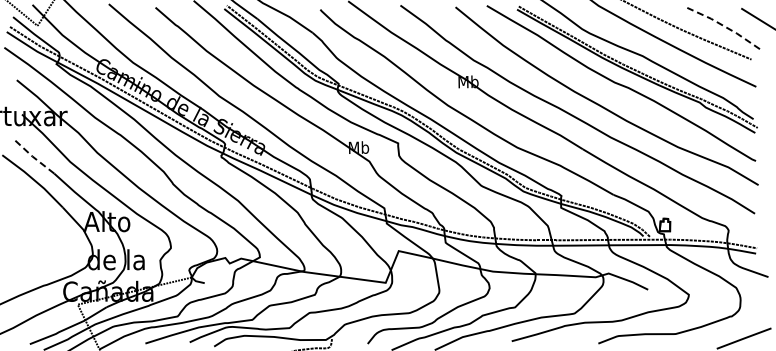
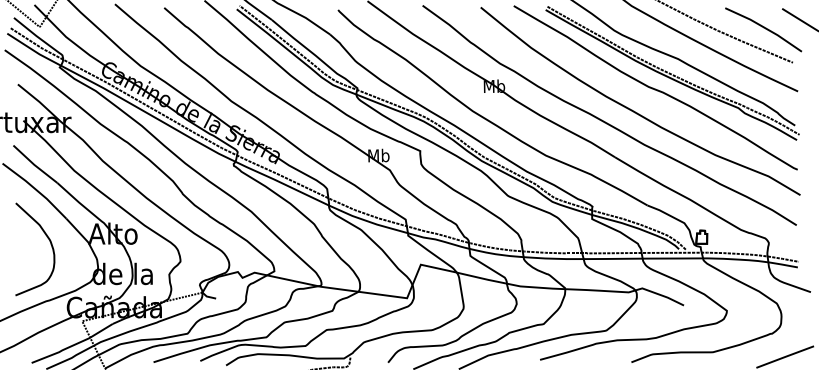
line: (724, 26) -> (764, 27), dashed -> solid
line: (32, 156) -> (34, 164), dashed -> solid
curve: (47, 231) -> (50, 244), added

